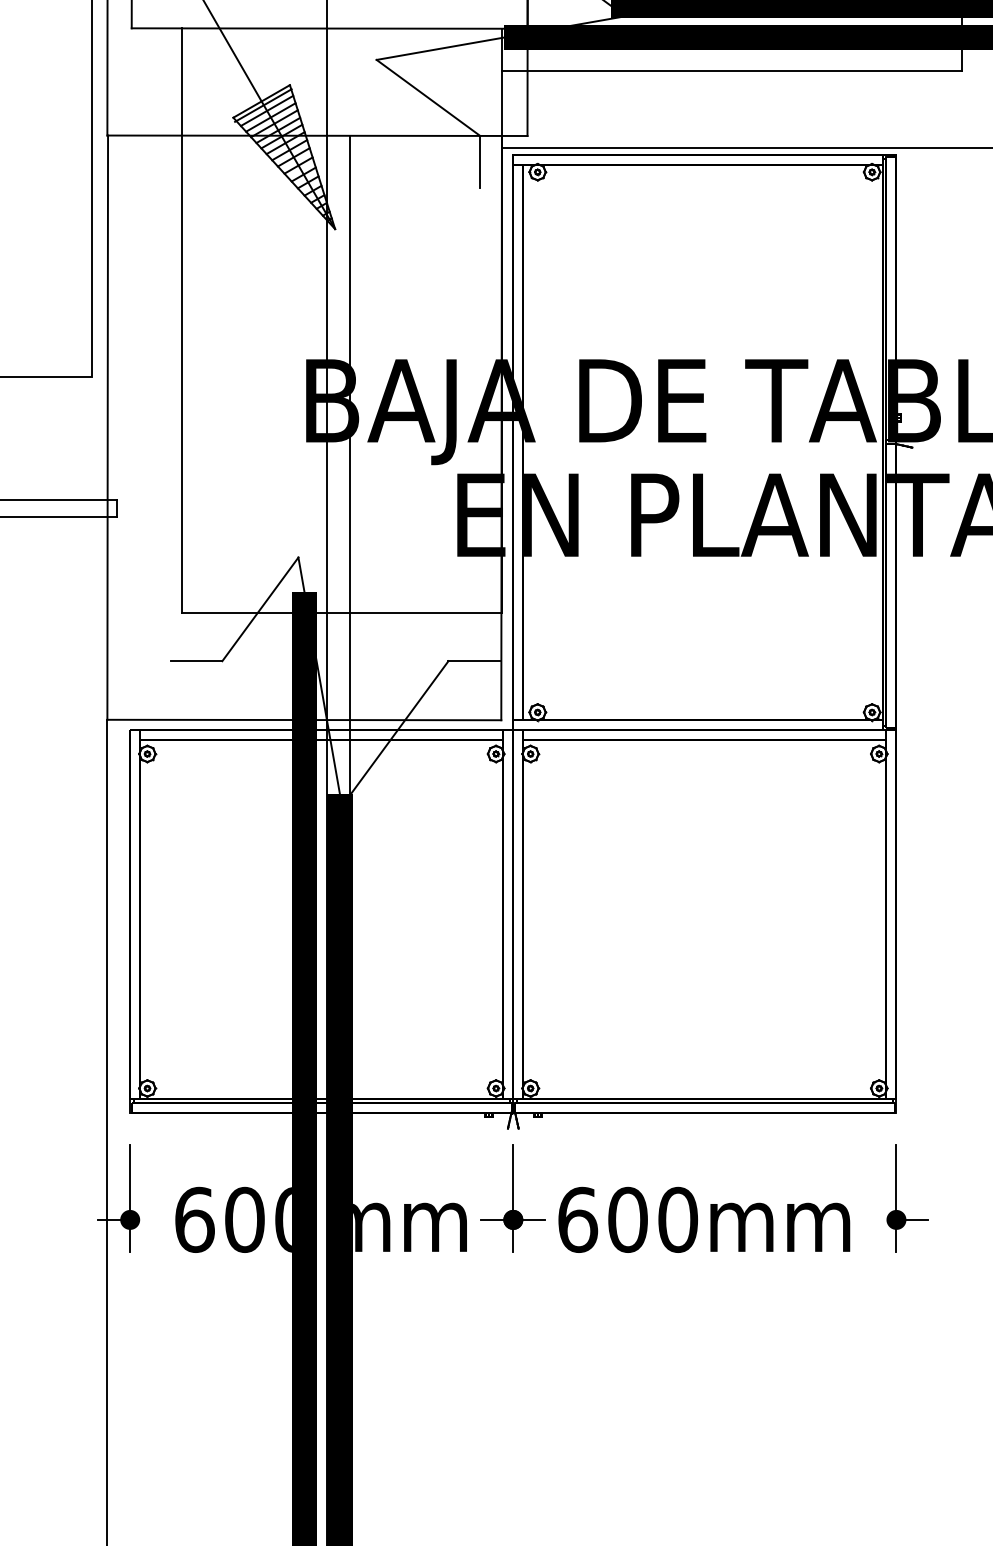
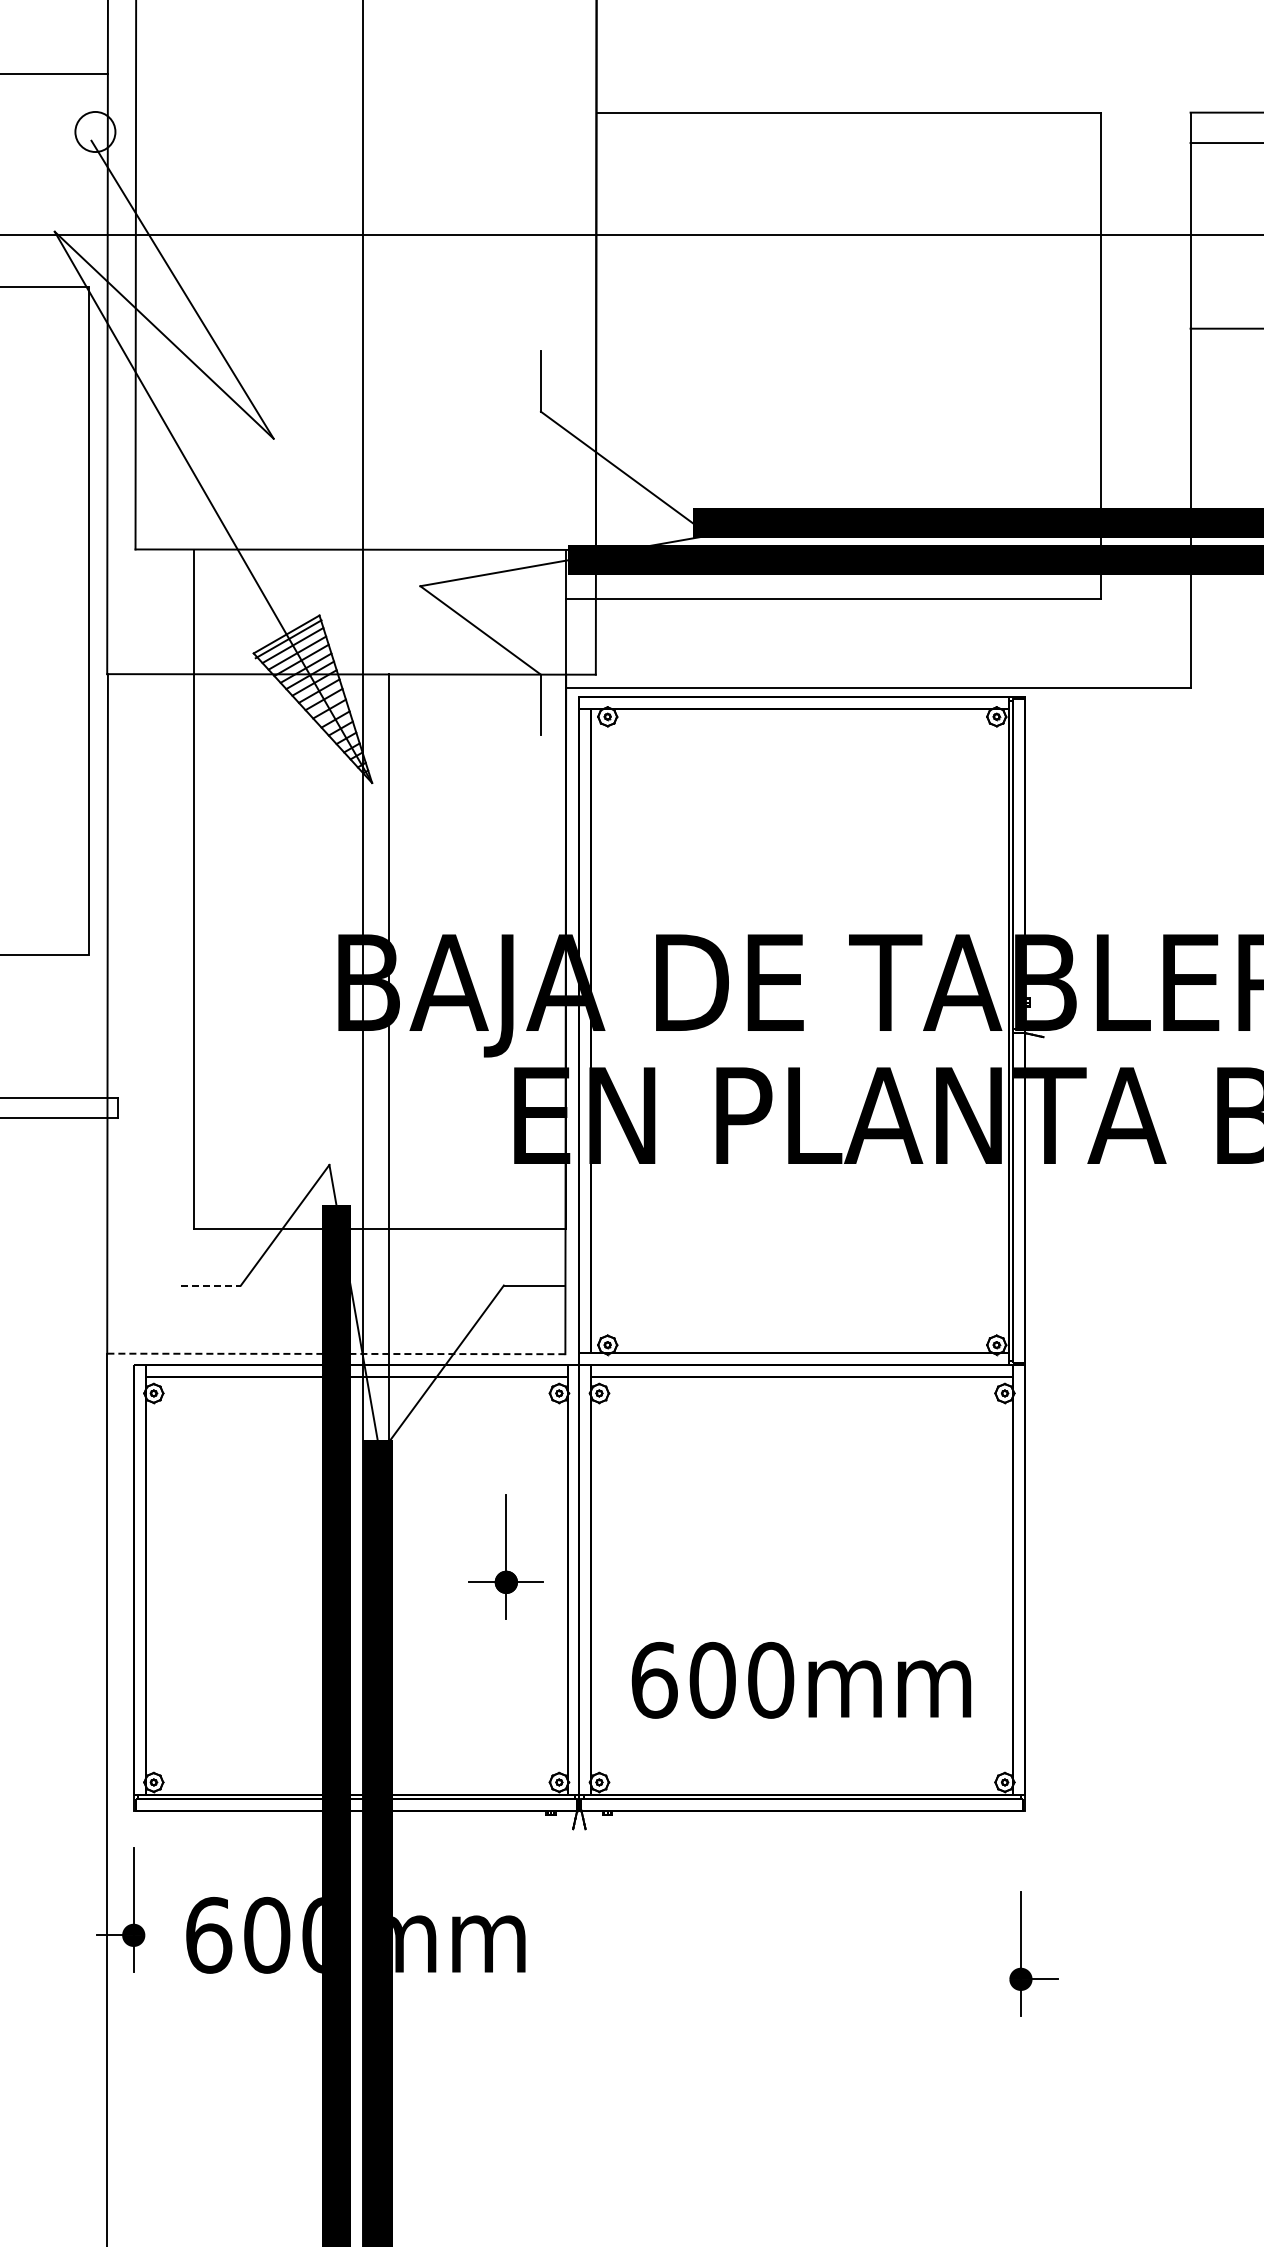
line: (197, 661) -> (211, 1285), solid -> dashed
line: (303, 719) -> (335, 1353), solid -> dashed
part: (512, 1197) -> (505, 1556), moved
part: (896, 1197) -> (1021, 1953), moved
text: (704, 1220) -> (801, 1680), moved

